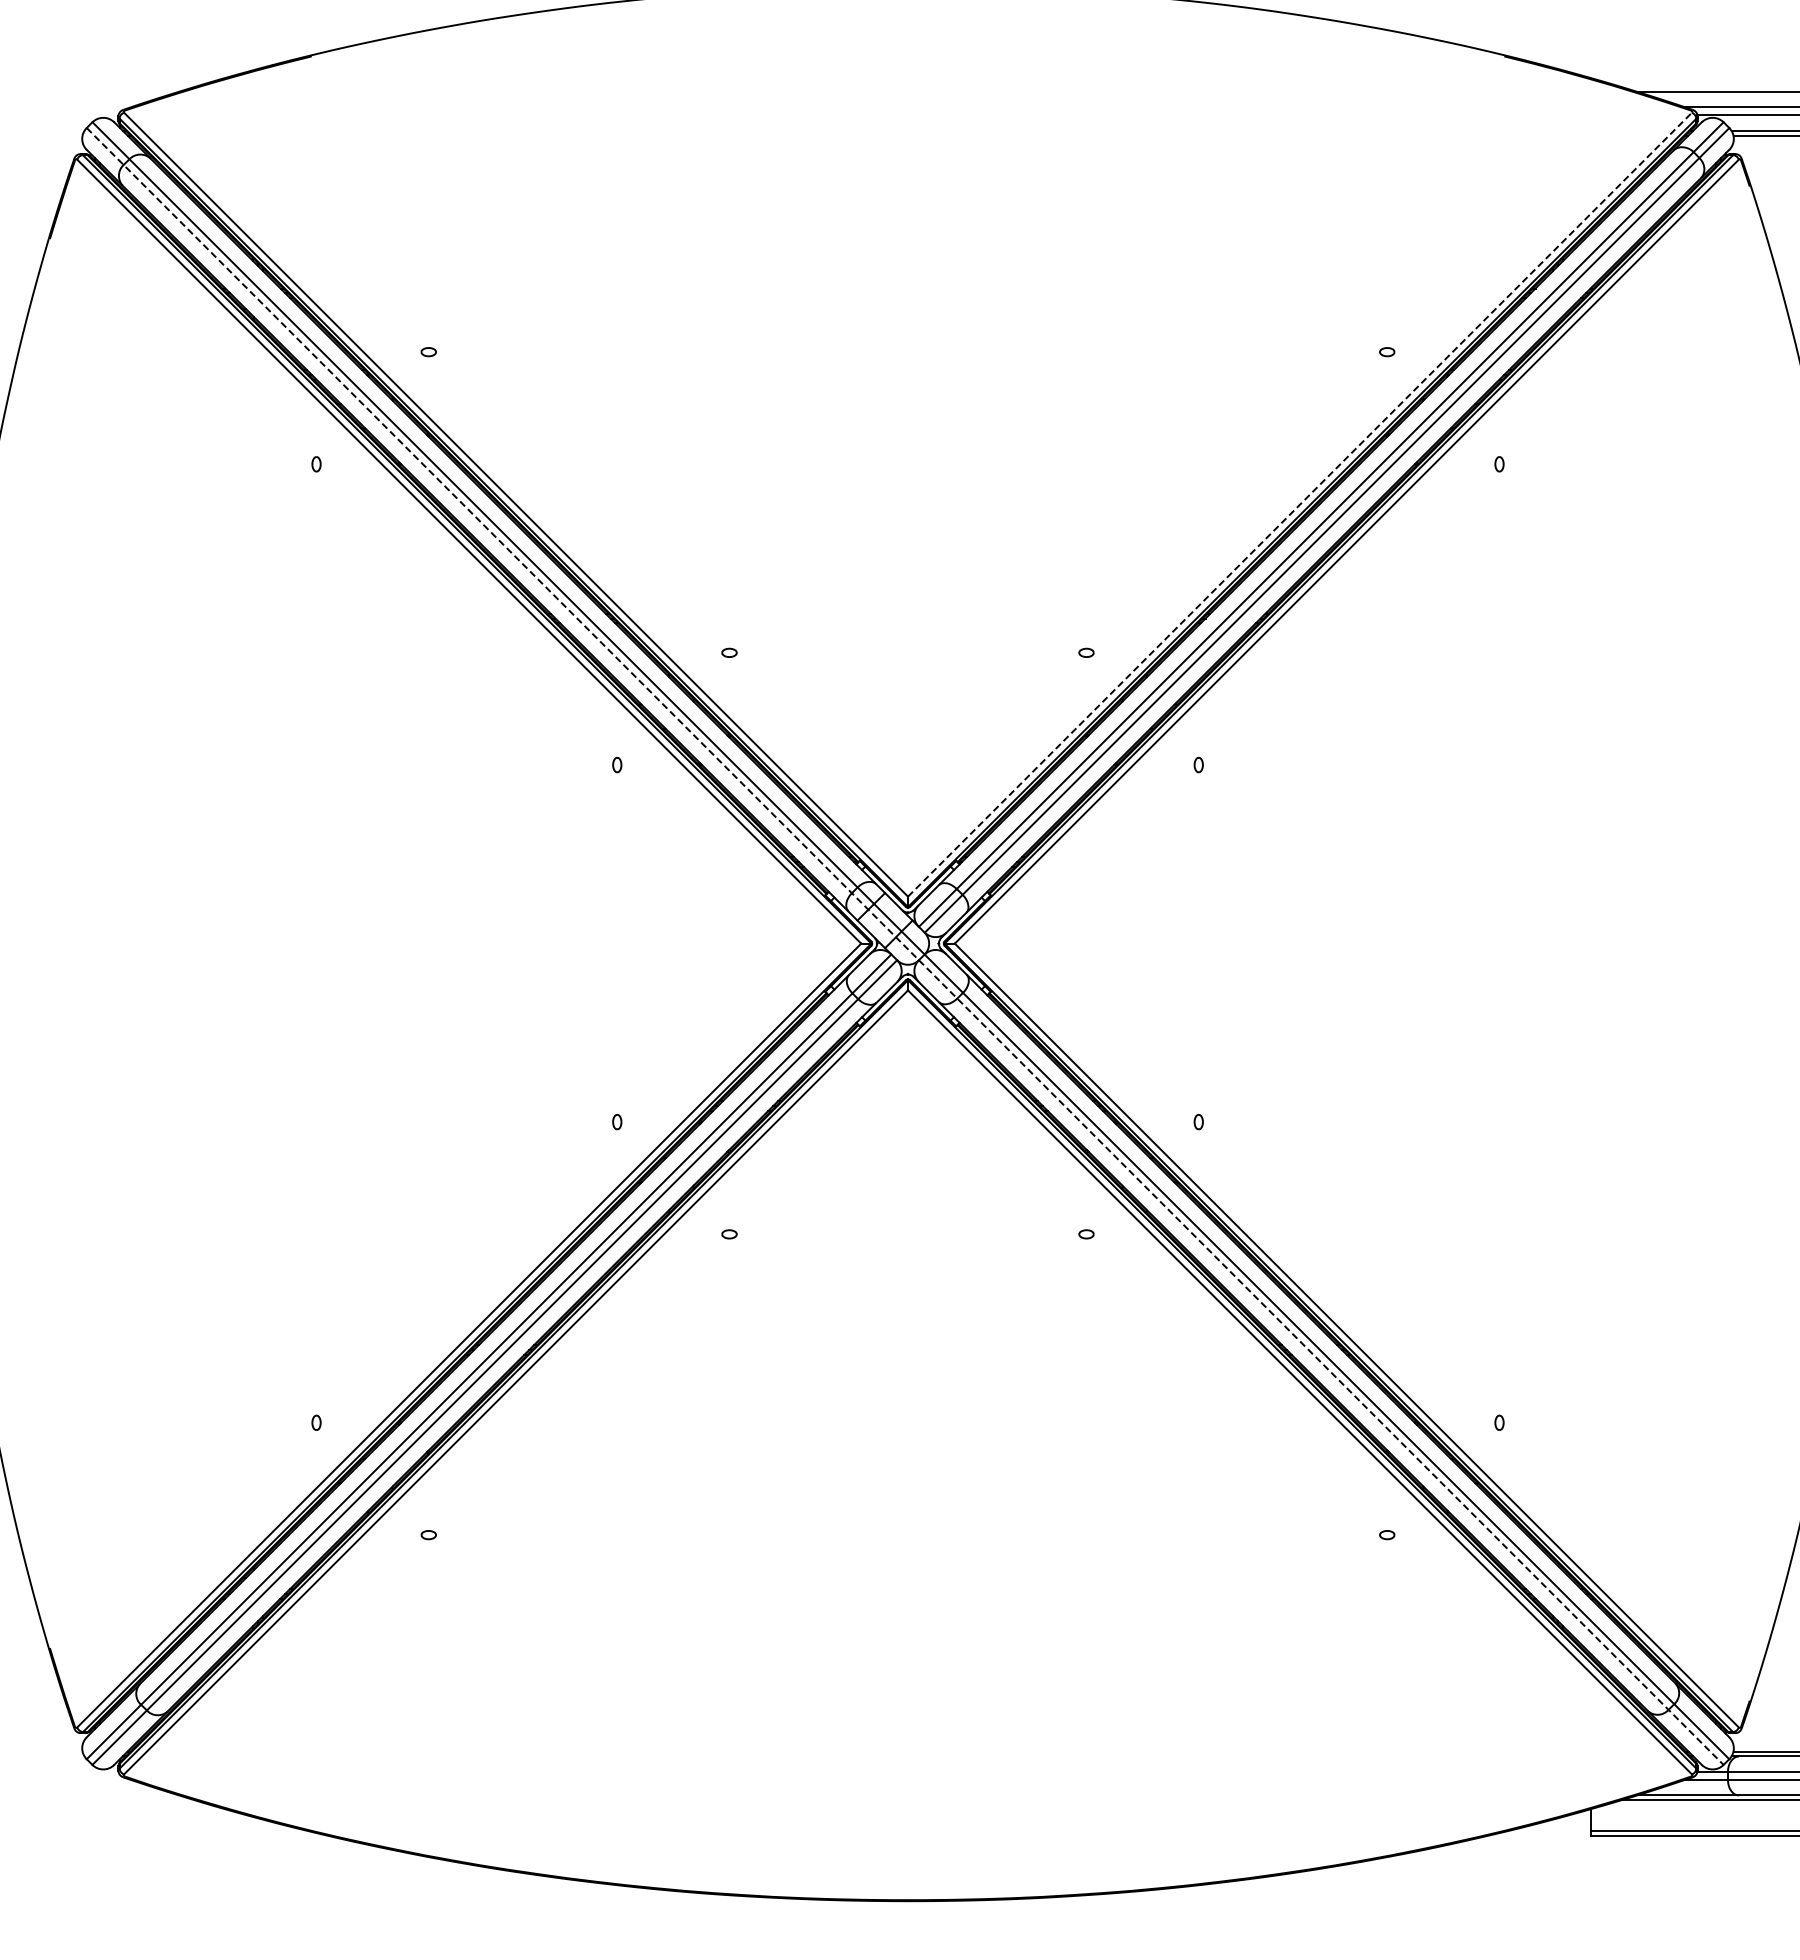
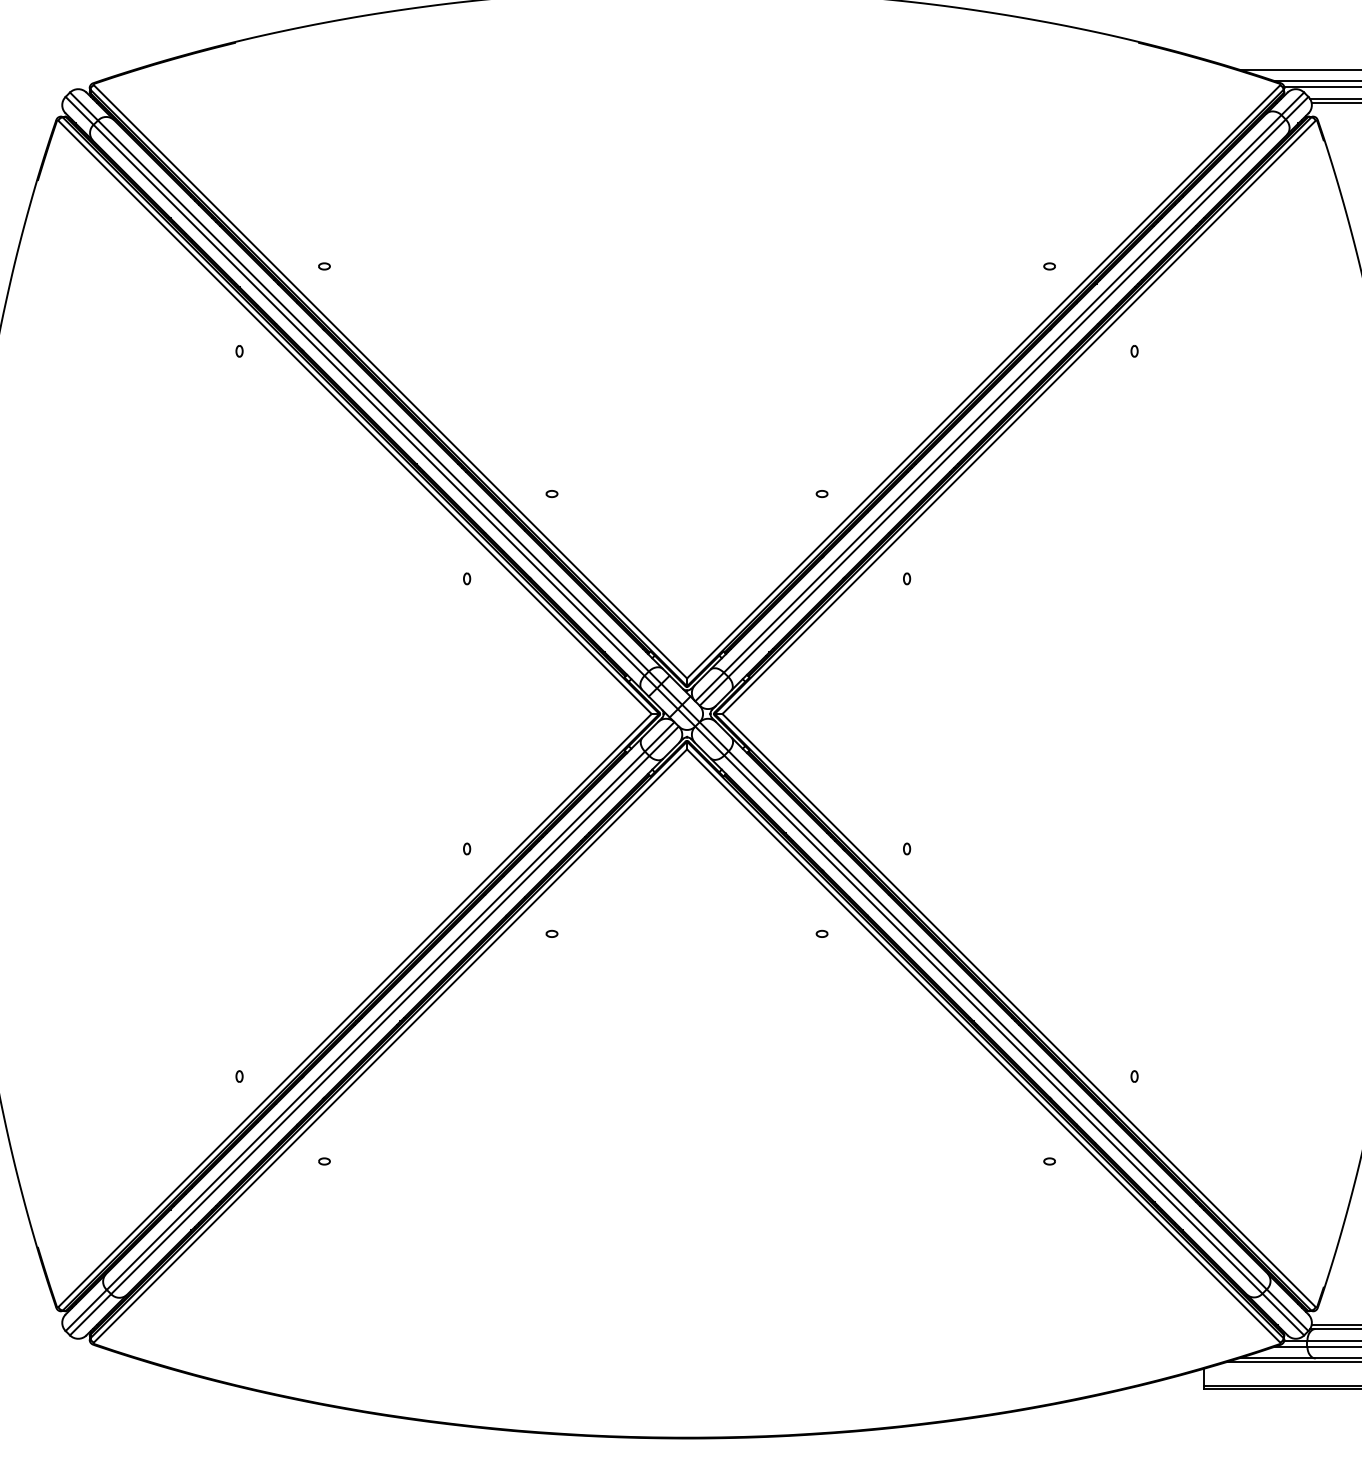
line: (1300, 504) -> (984, 381), dashed -> solid
line: (905, 946) -> (685, 716), dashed -> solid

